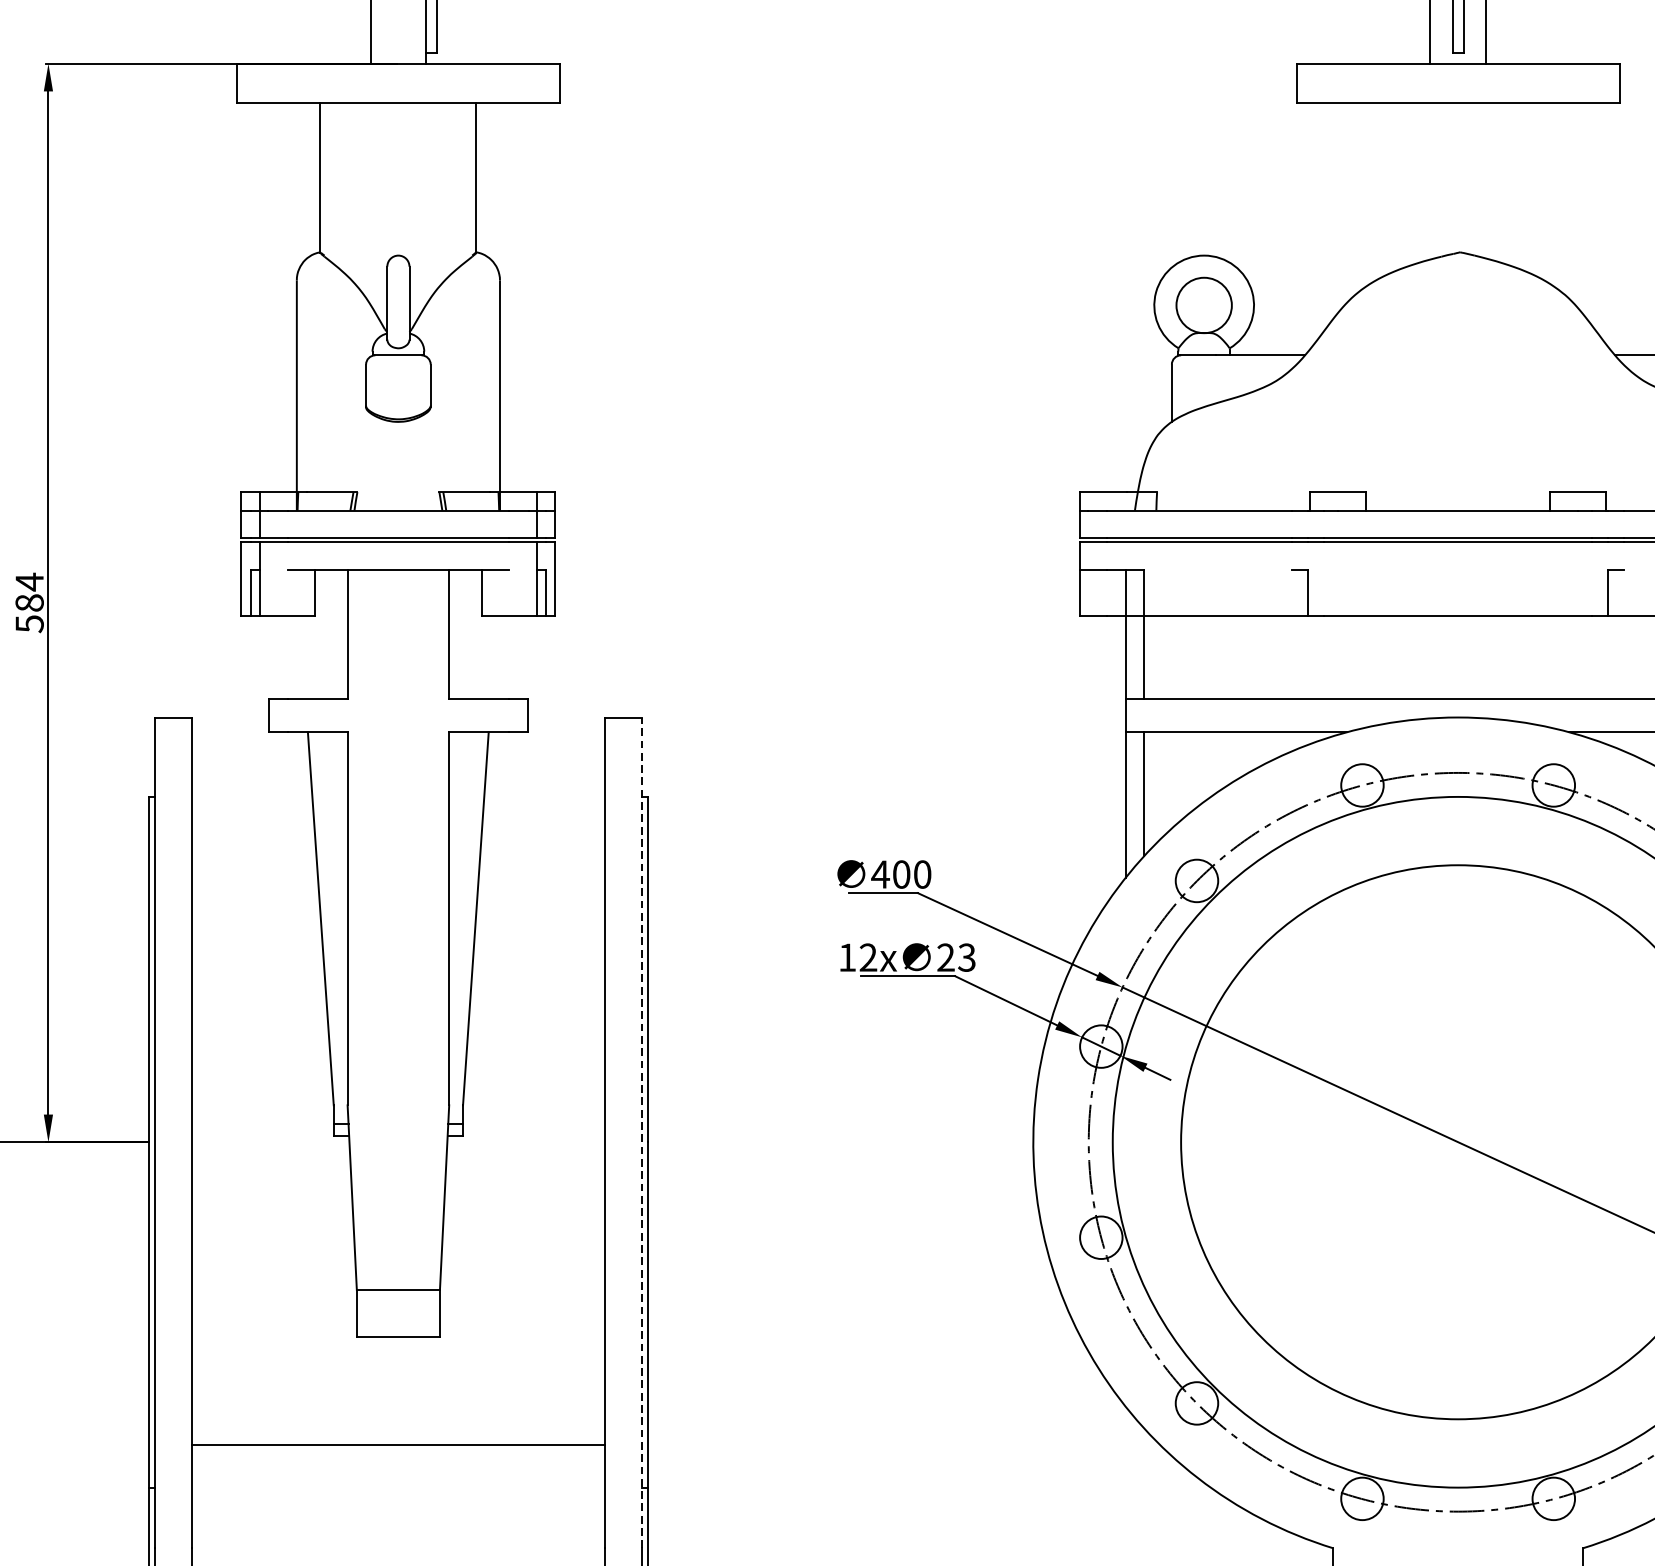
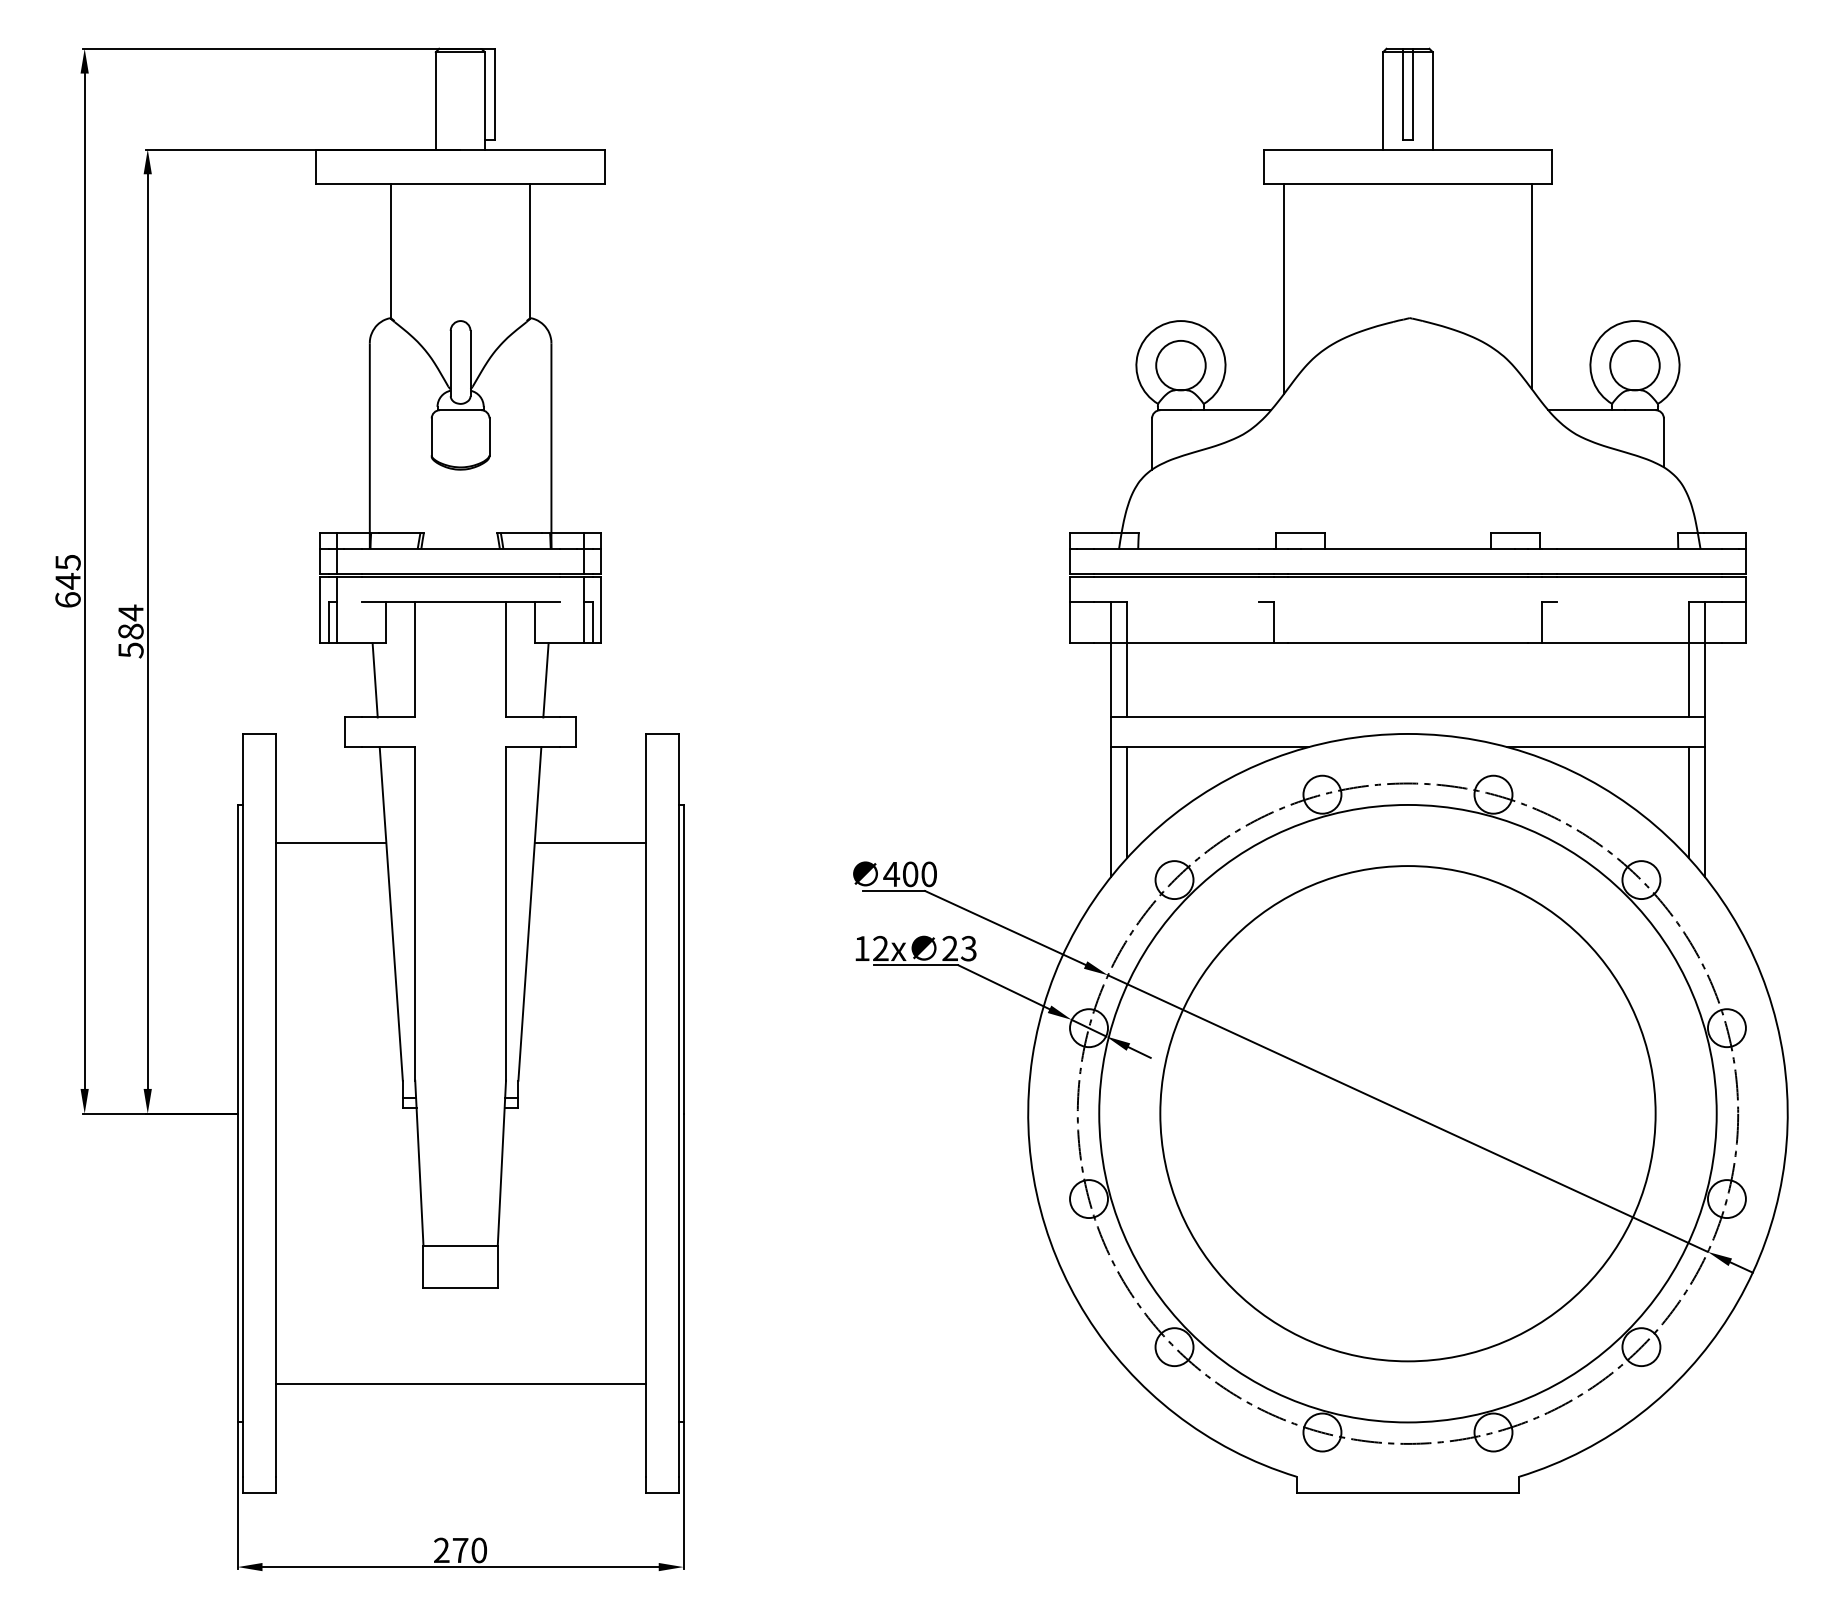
line: (1596, 216) -> (1531, 286), added
line: (1319, 219) -> (1284, 288), added
line: (302, 657) -> (374, 680), added
line: (493, 657) -> (545, 680), added
line: (252, 838) -> (330, 842), added
line: (542, 838) -> (589, 842), added
line: (642, 1131) -> (678, 1104), dashed -> solid

